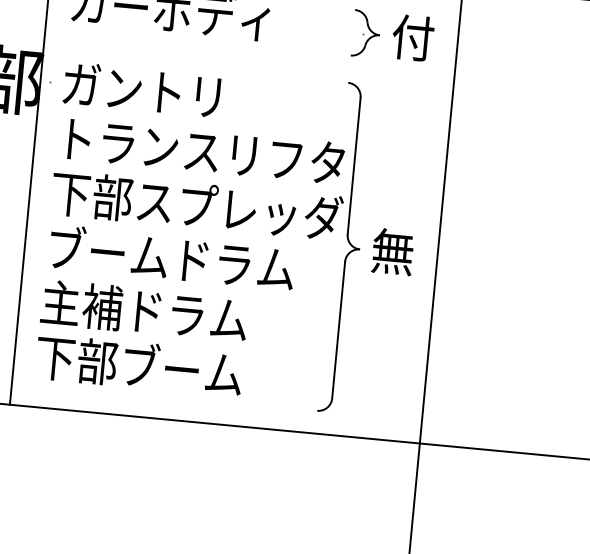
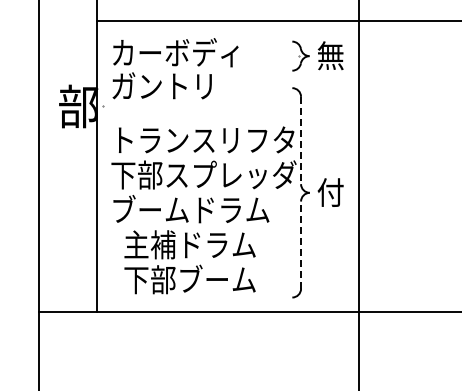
text: (412, 37) -> (330, 55), 付 -> 無
text: (140, 89) -> (161, 85), moved
line: (354, 166) -> (301, 140), solid -> dashed
text: (392, 251) -> (330, 192), 無 -> 付
line: (339, 330) -> (301, 245), solid -> dashed
text: (141, 338) -> (189, 262), moved

